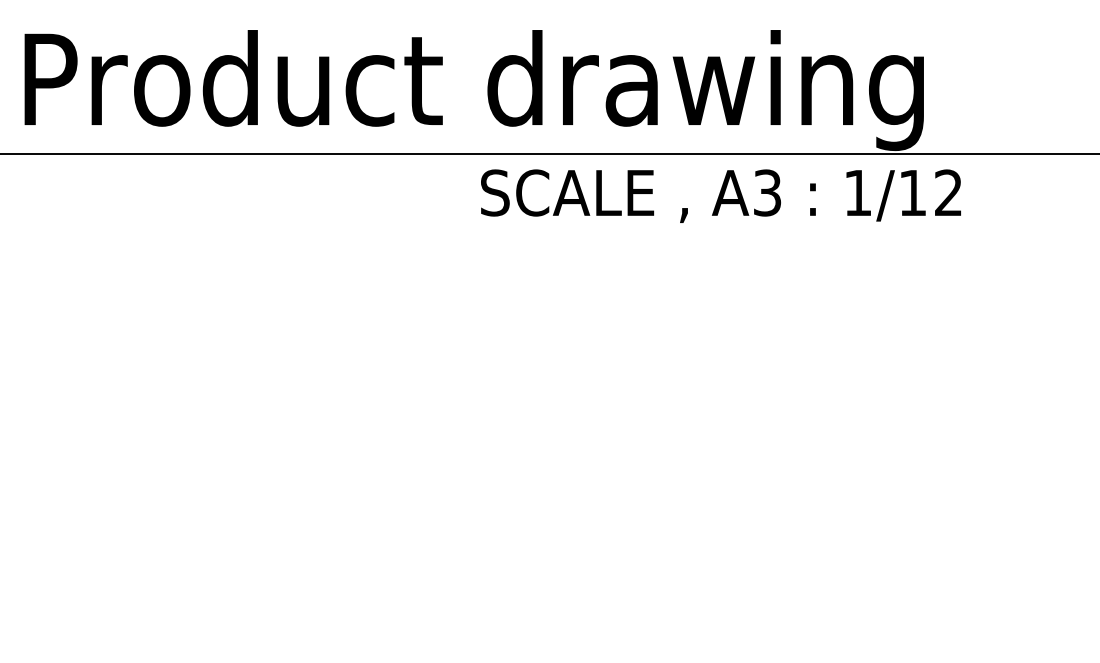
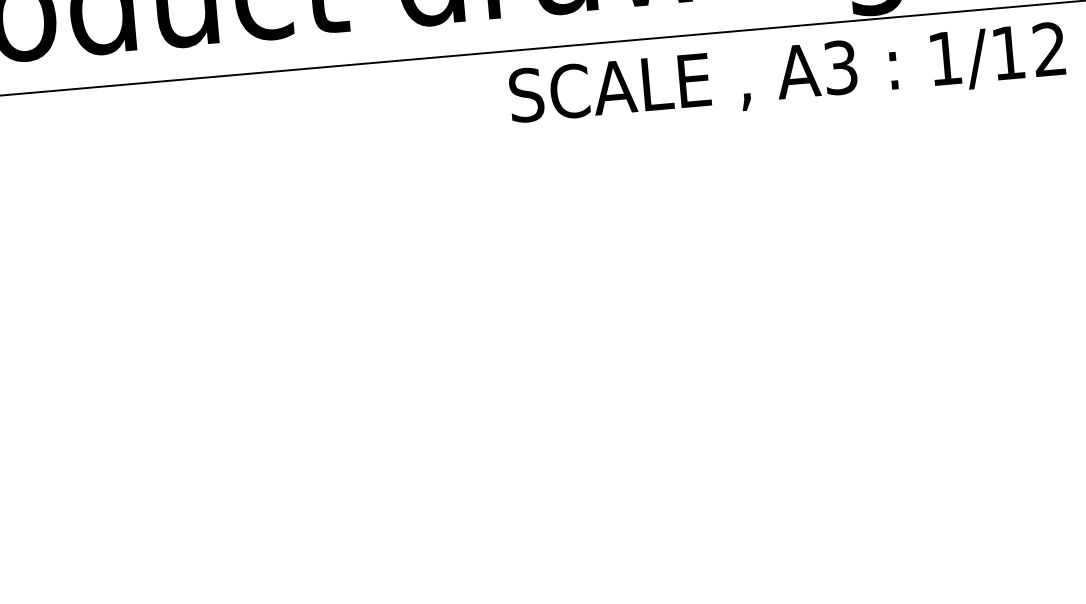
text: (720, 195) -> (786, 75), moved

